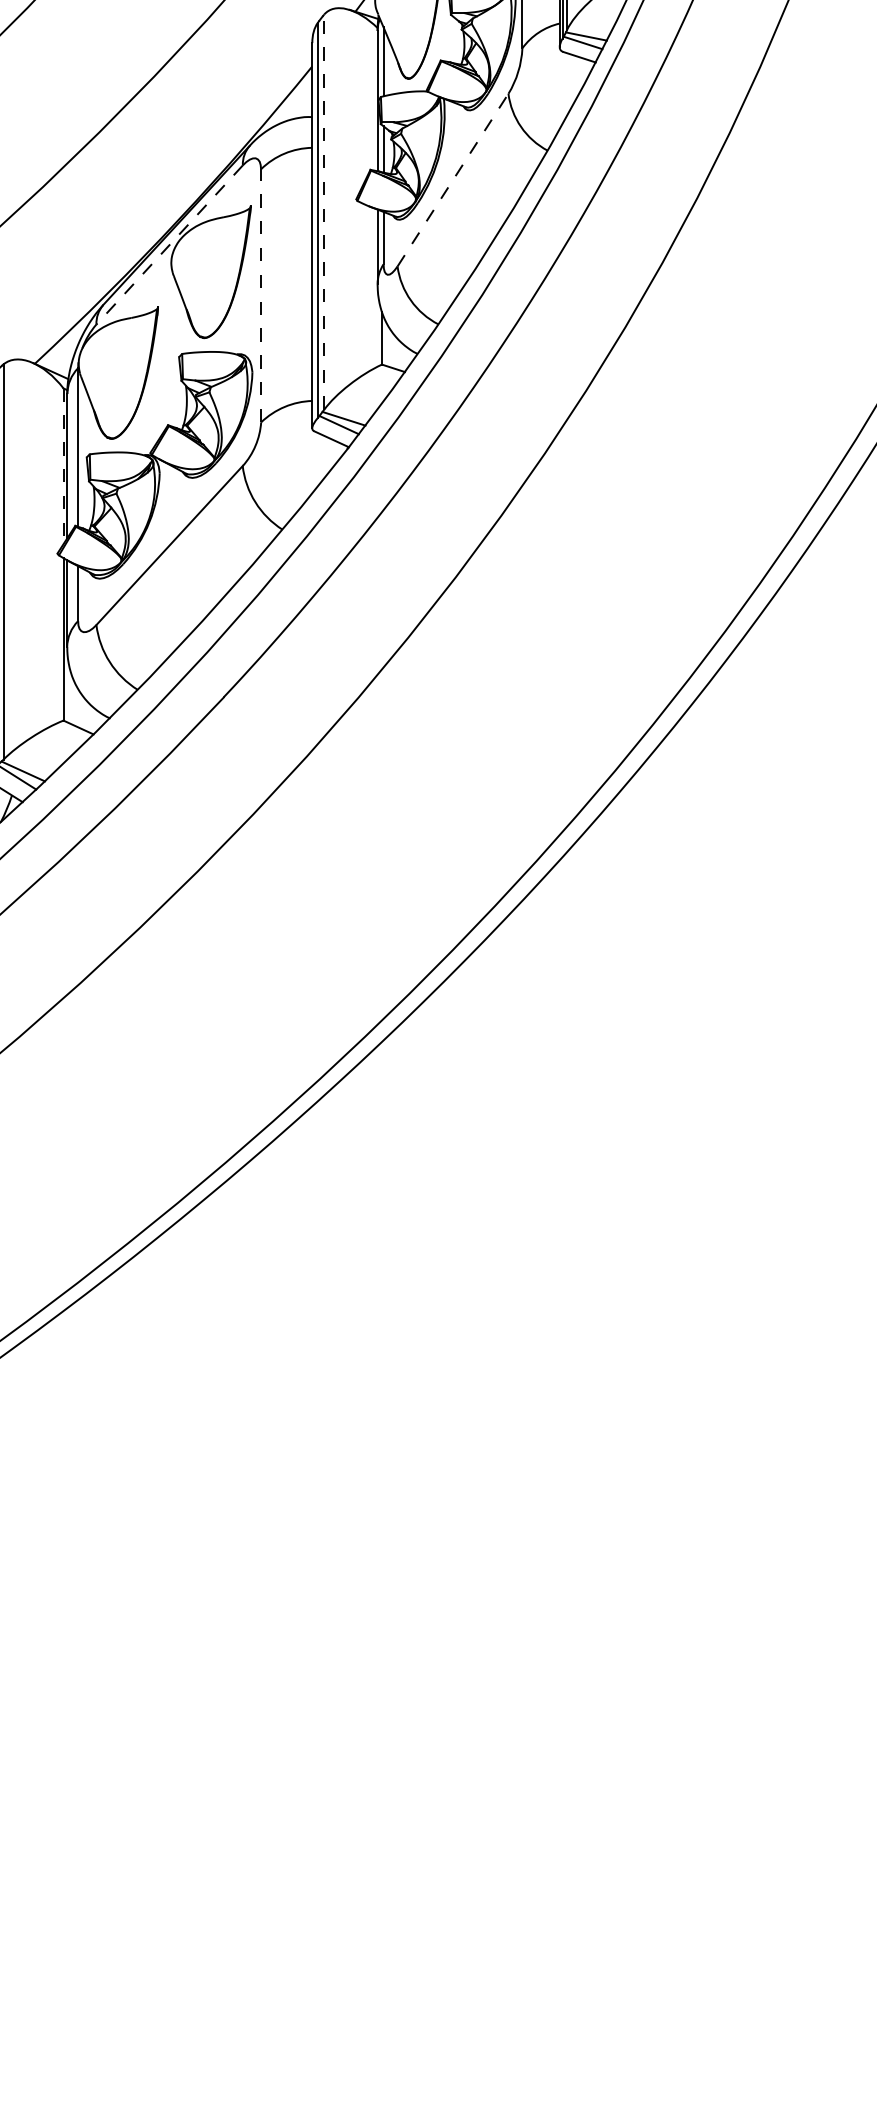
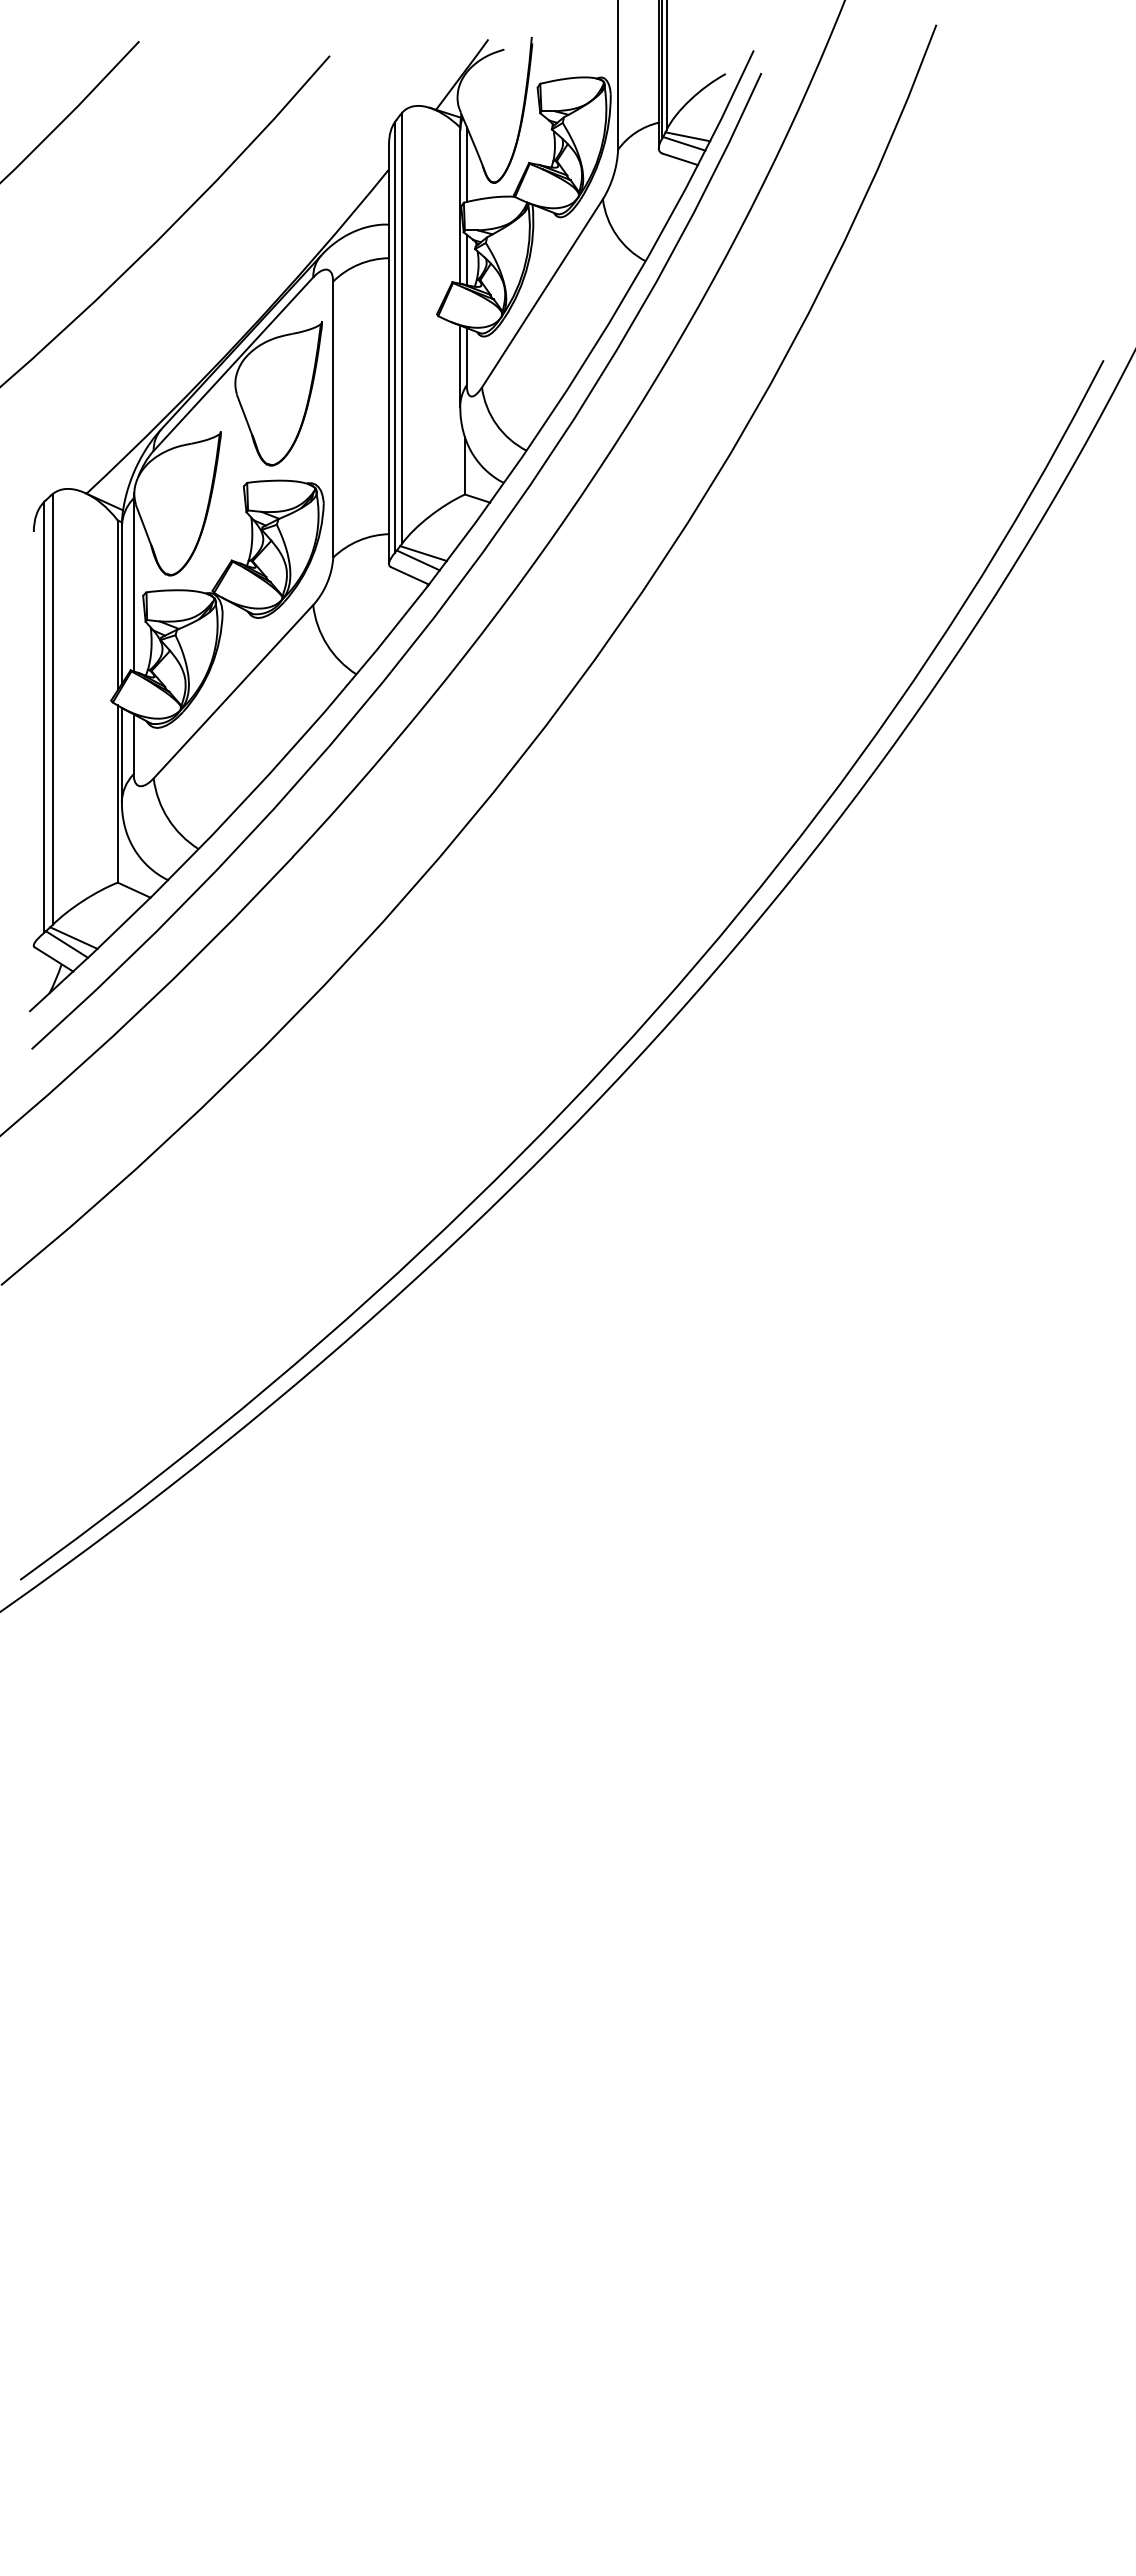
line: (453, 180) -> (542, 293), dashed -> solid
line: (324, 211) -> (402, 327), dashed -> solid
line: (169, 245) -> (233, 364), dashed -> solid
line: (261, 295) -> (333, 419), dashed -> solid
line: (63, 466) -> (117, 605), dashed -> solid

